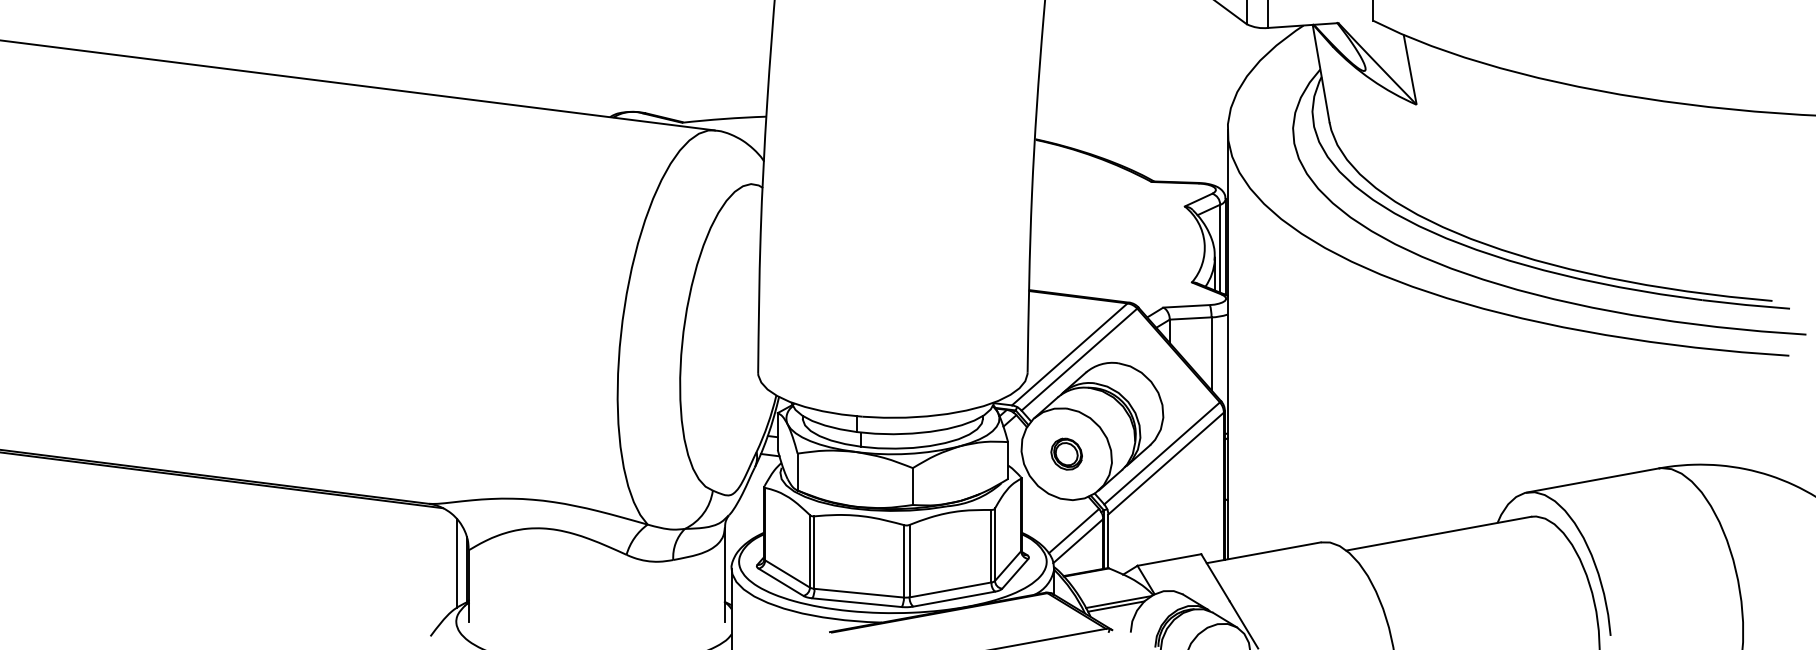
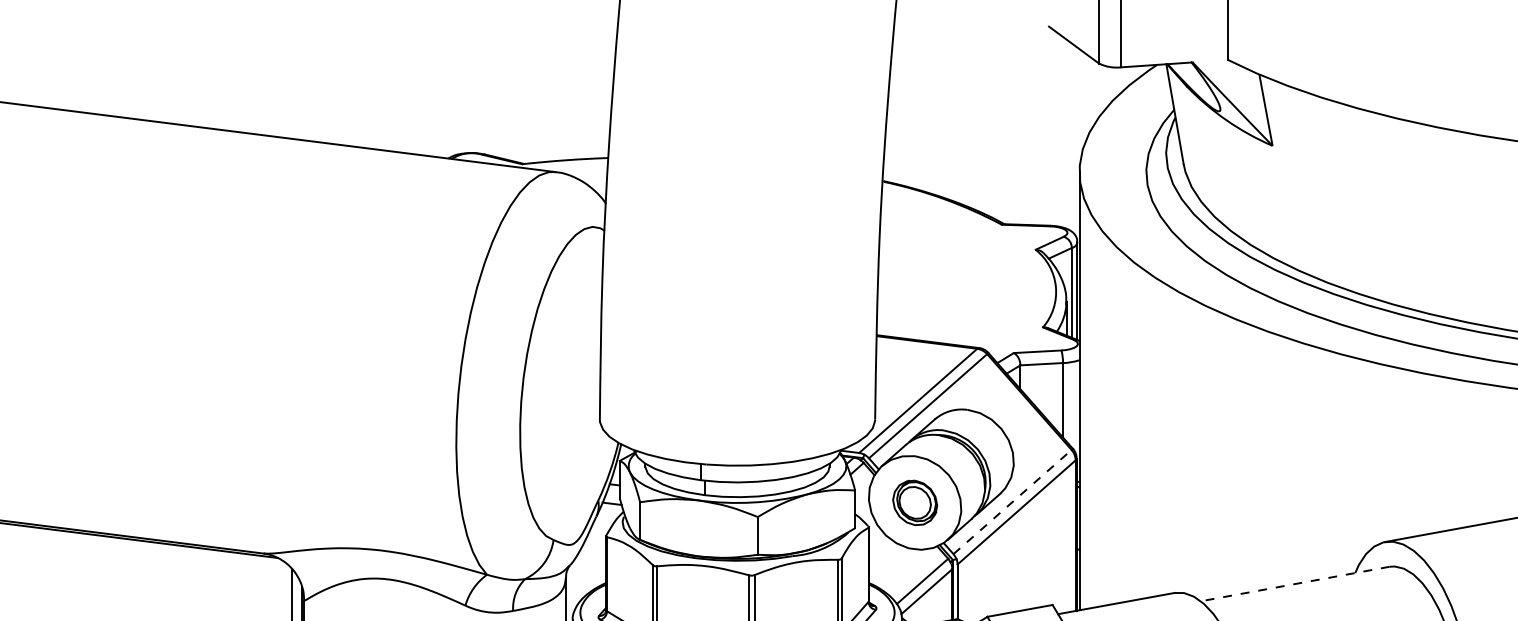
part: (1066, 453) -> (914, 502), size x1.4
line: (1162, 453) -> (1012, 502), solid -> dashed
line: (1438, 533) -> (1294, 583), solid -> dashed

